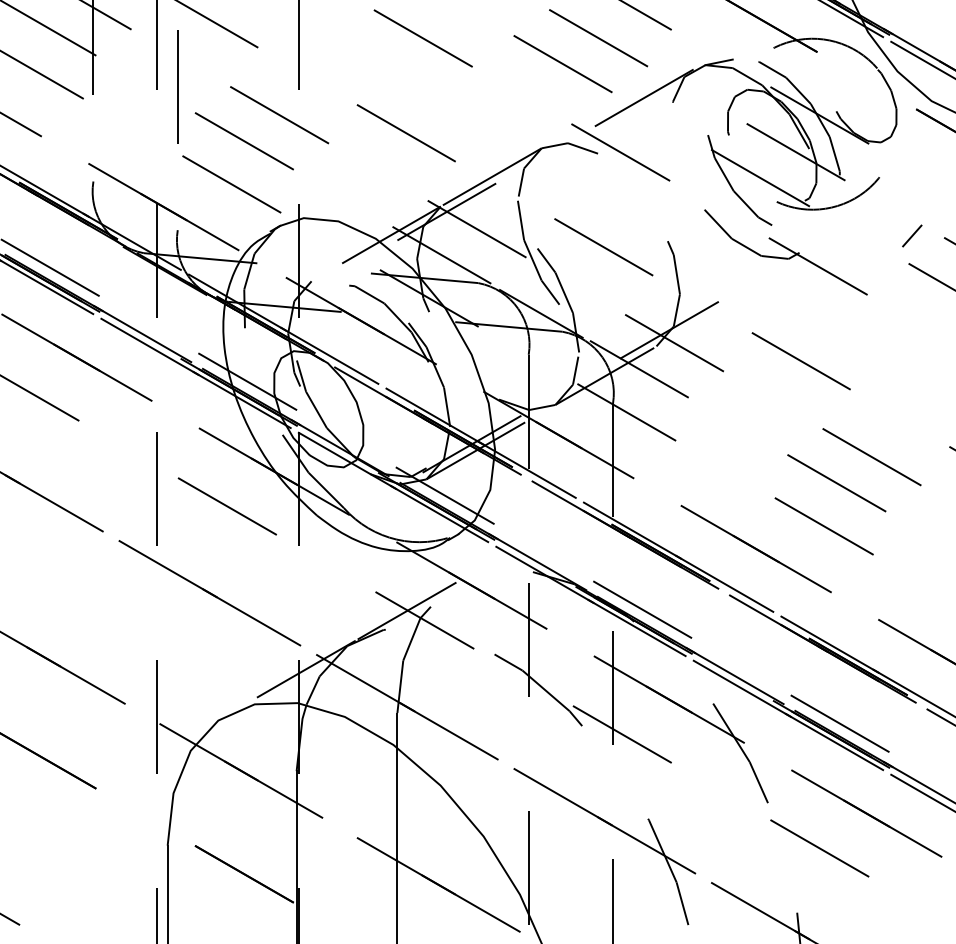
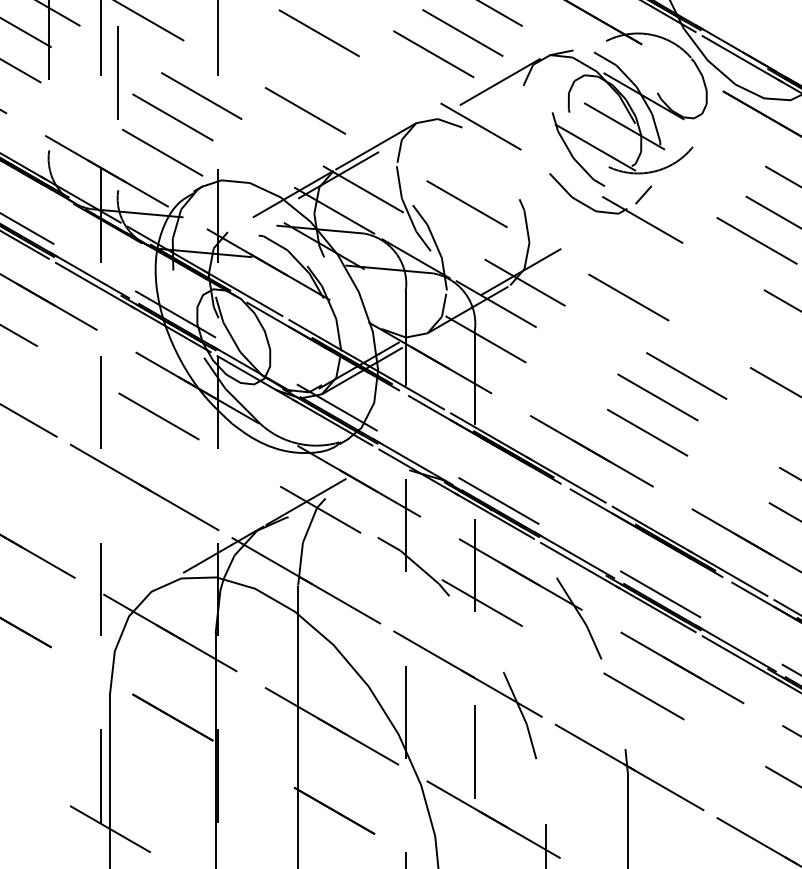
line: (912, 235) -> (643, 194), moved

